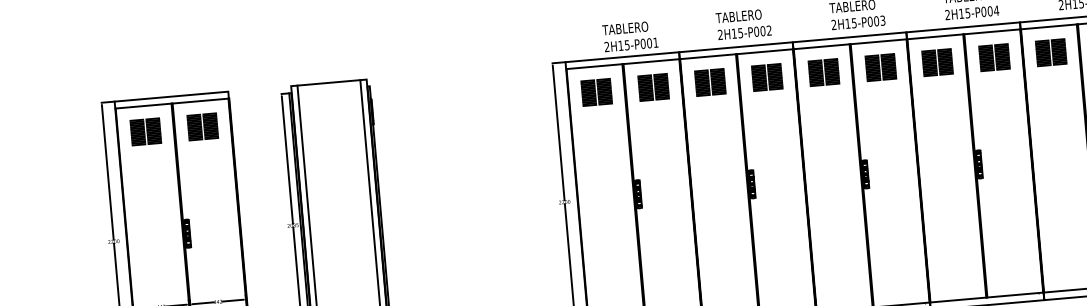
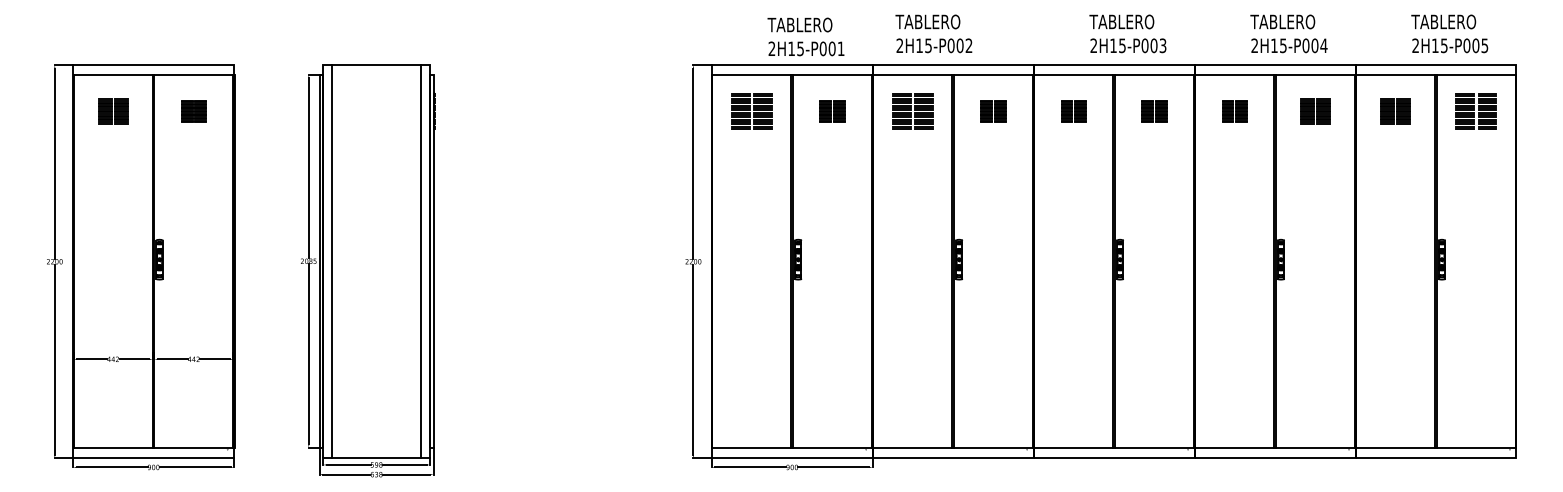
text: (743, 24) -> (933, 33), moved
part: (1051, 52) -> (1395, 111), size x0.7
part: (994, 57) -> (1315, 111), size x0.7
part: (937, 62) -> (1234, 111), size x0.6
part: (880, 67) -> (1154, 111), size x0.6
part: (823, 72) -> (1073, 111), size x0.6
part: (767, 77) -> (993, 111), size x0.6
part: (653, 87) -> (832, 111), size x0.6
part: (202, 126) -> (193, 111), size x0.6
part: (146, 131) -> (113, 111), size x0.7

